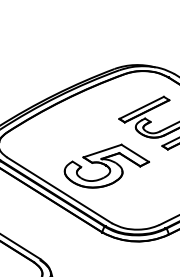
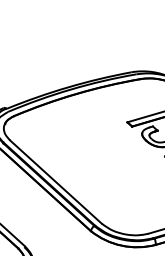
part: (106, 165) -> (106, 165), removed

